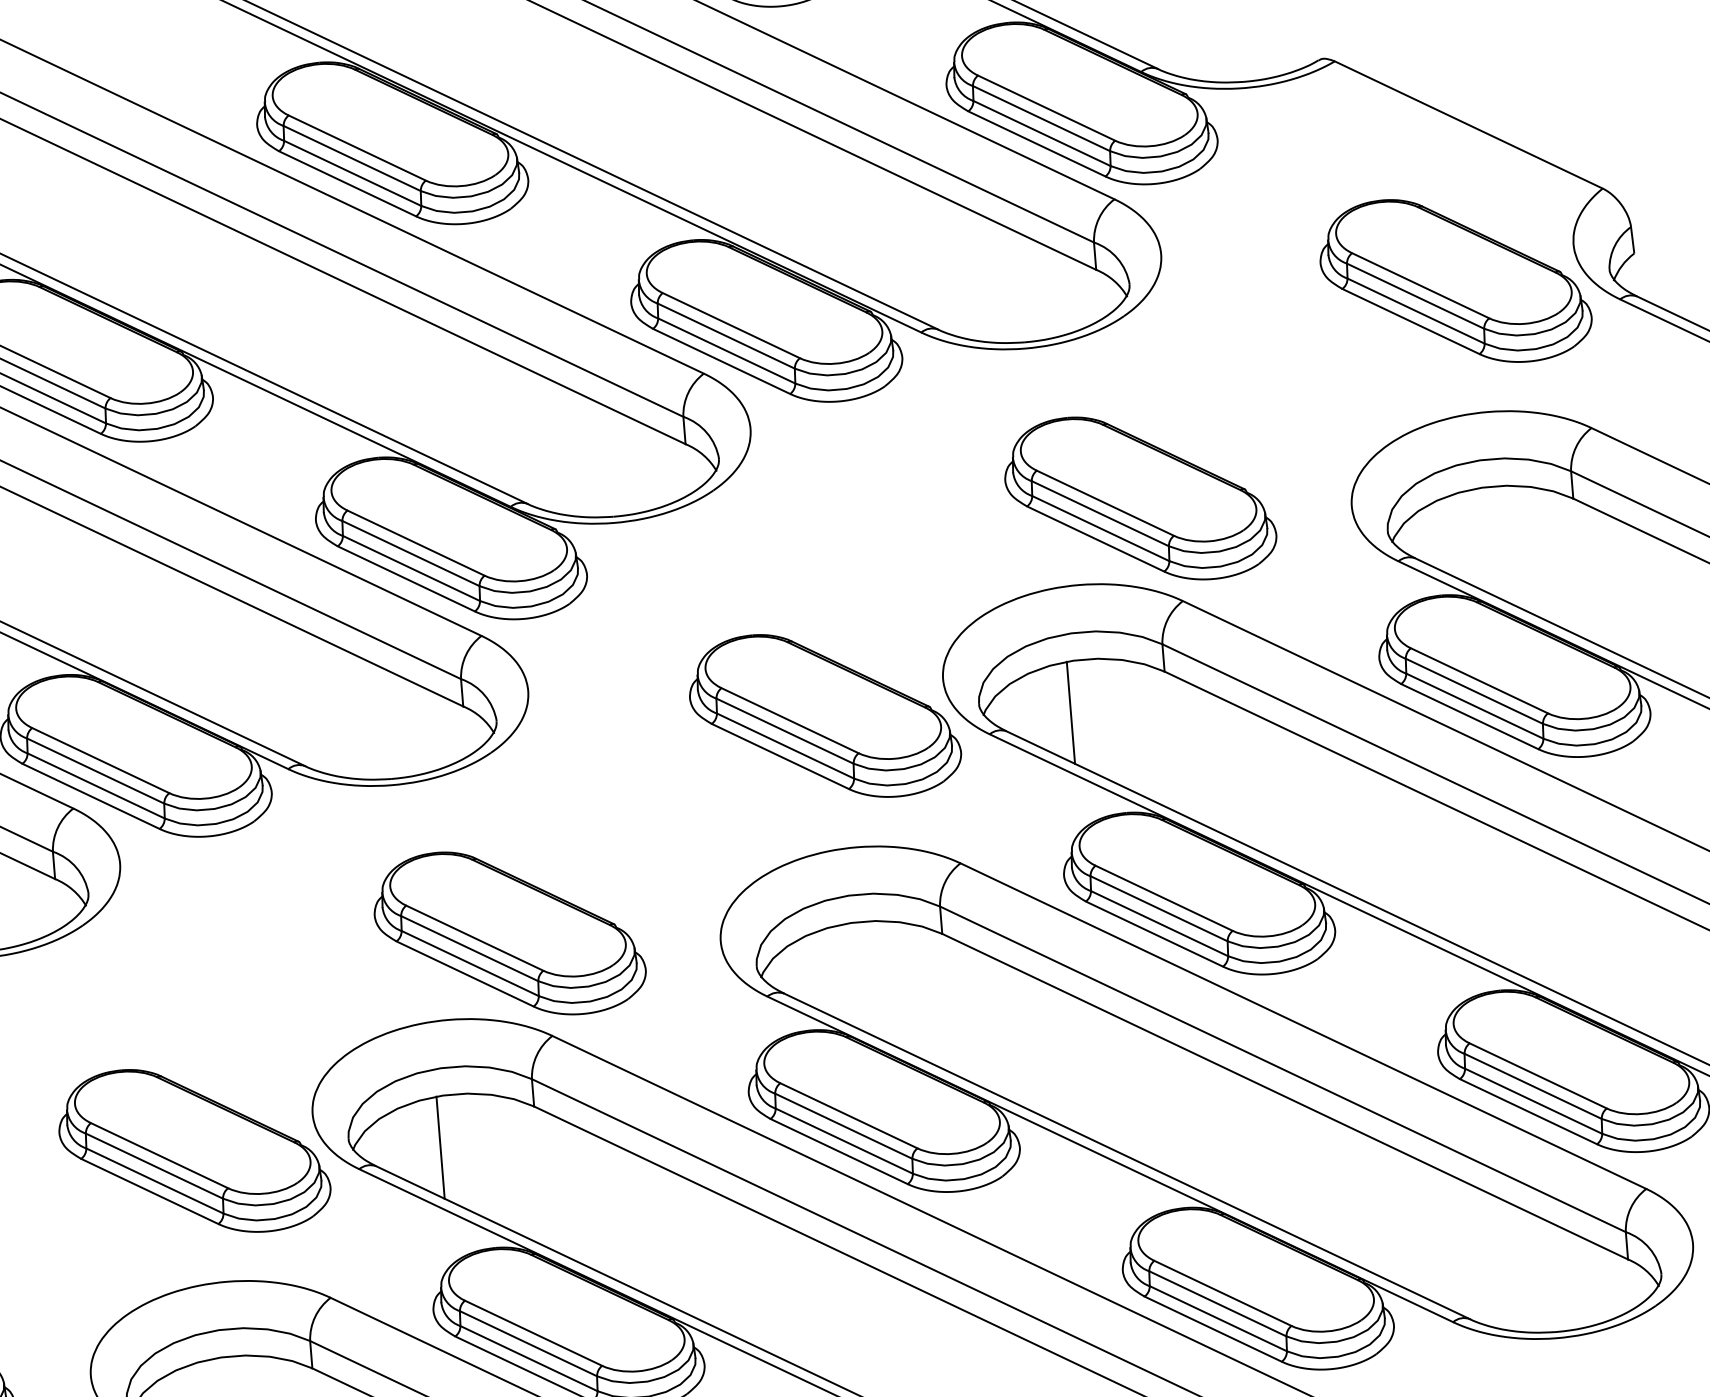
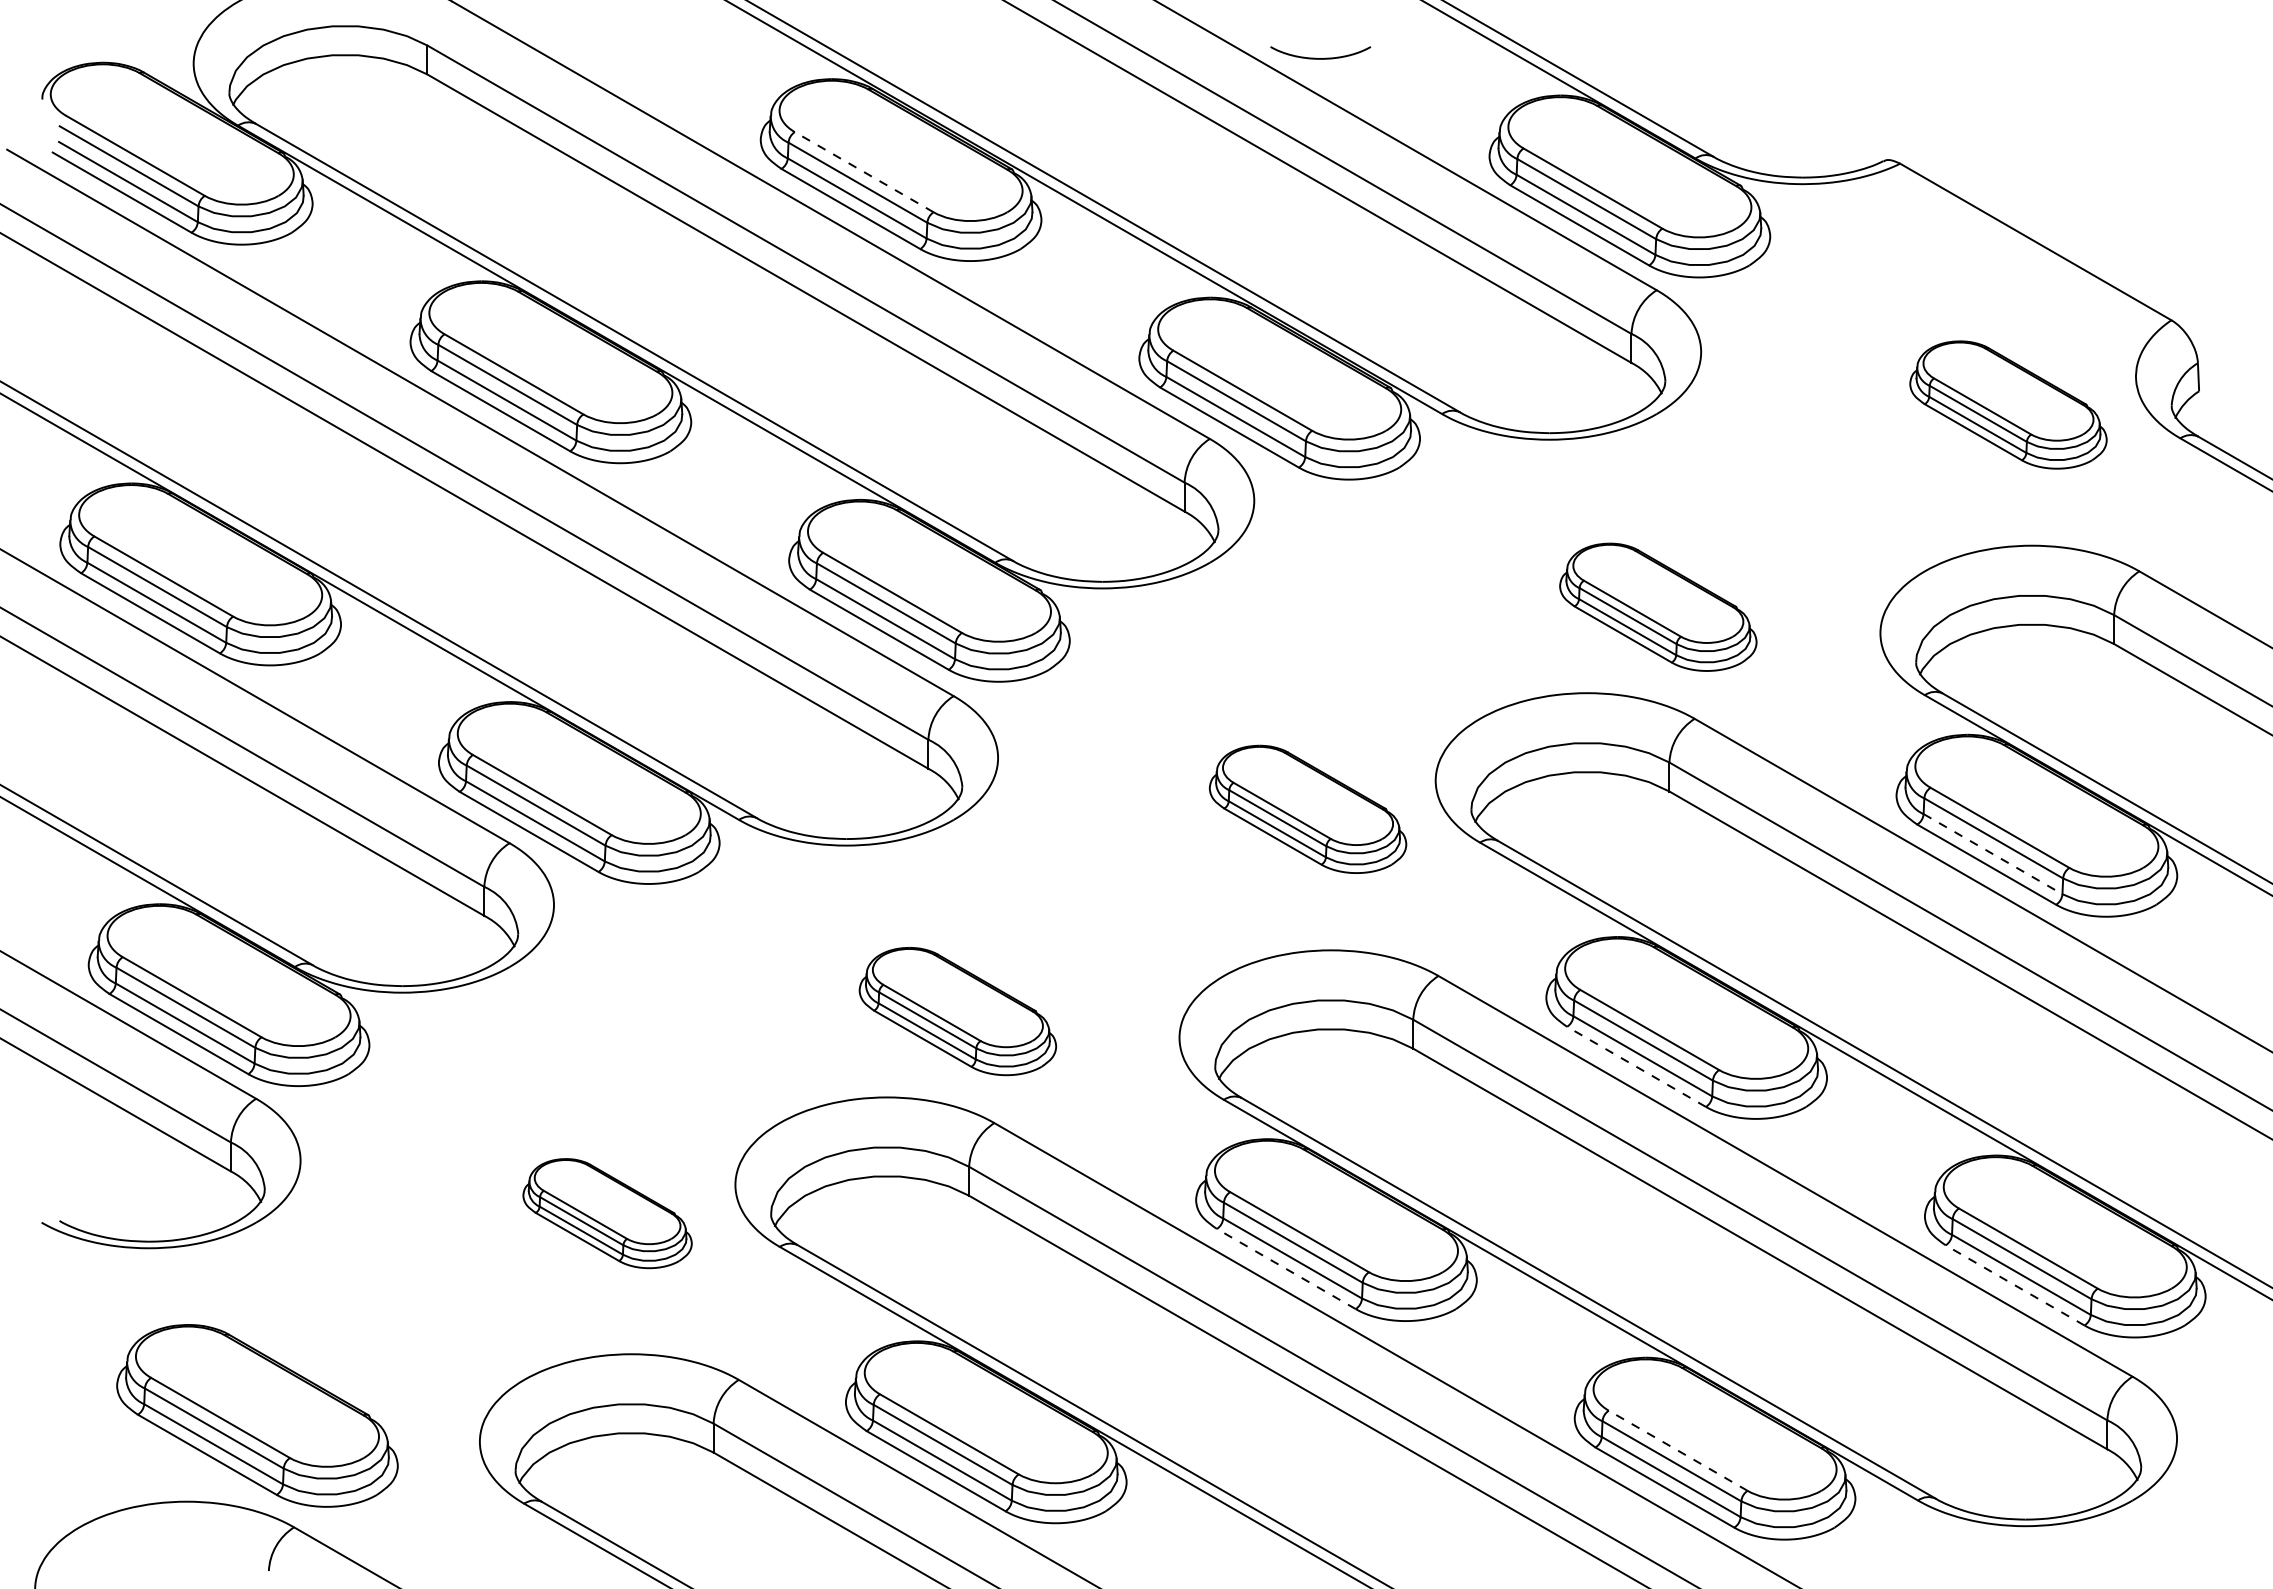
line: (356, 147) -> (863, 171), solid -> dashed
part: (1455, 280) -> (2008, 404), size x0.7
part: (1140, 498) -> (1658, 607), size x0.7
line: (1475, 706) -> (1993, 854), solid -> dashed
line: (1071, 712) -> (1567, 826), removed
part: (824, 716) -> (1307, 809), size x0.7
part: (509, 933) -> (957, 1011), size x0.7
line: (1154, 933) -> (1636, 1066), solid -> dashed
line: (1527, 1111) -> (2014, 1285), solid -> dashed
line: (440, 1147) -> (867, 1231), removed
part: (194, 1150) -> (607, 1213), size x0.6
line: (838, 1151) -> (1285, 1268), solid -> dashed
line: (1222, 1293) -> (1677, 1450), solid -> dashed

